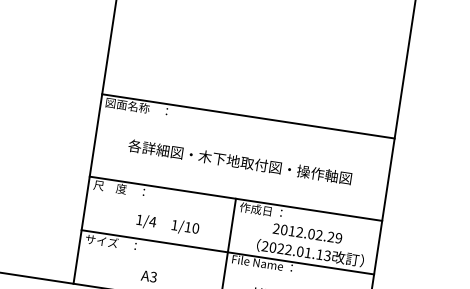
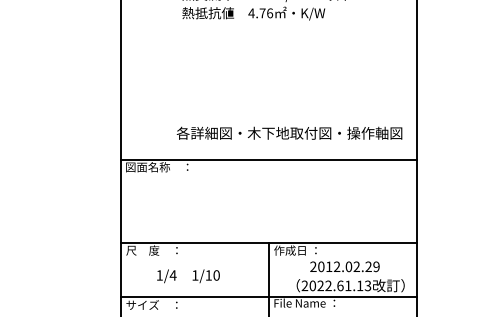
text: (240, 161) -> (289, 132), moved
text: (167, 225) -> (188, 276), moved
text: (300, 251) -> (340, 285), 2022.01.13 -> 2022.61.13

